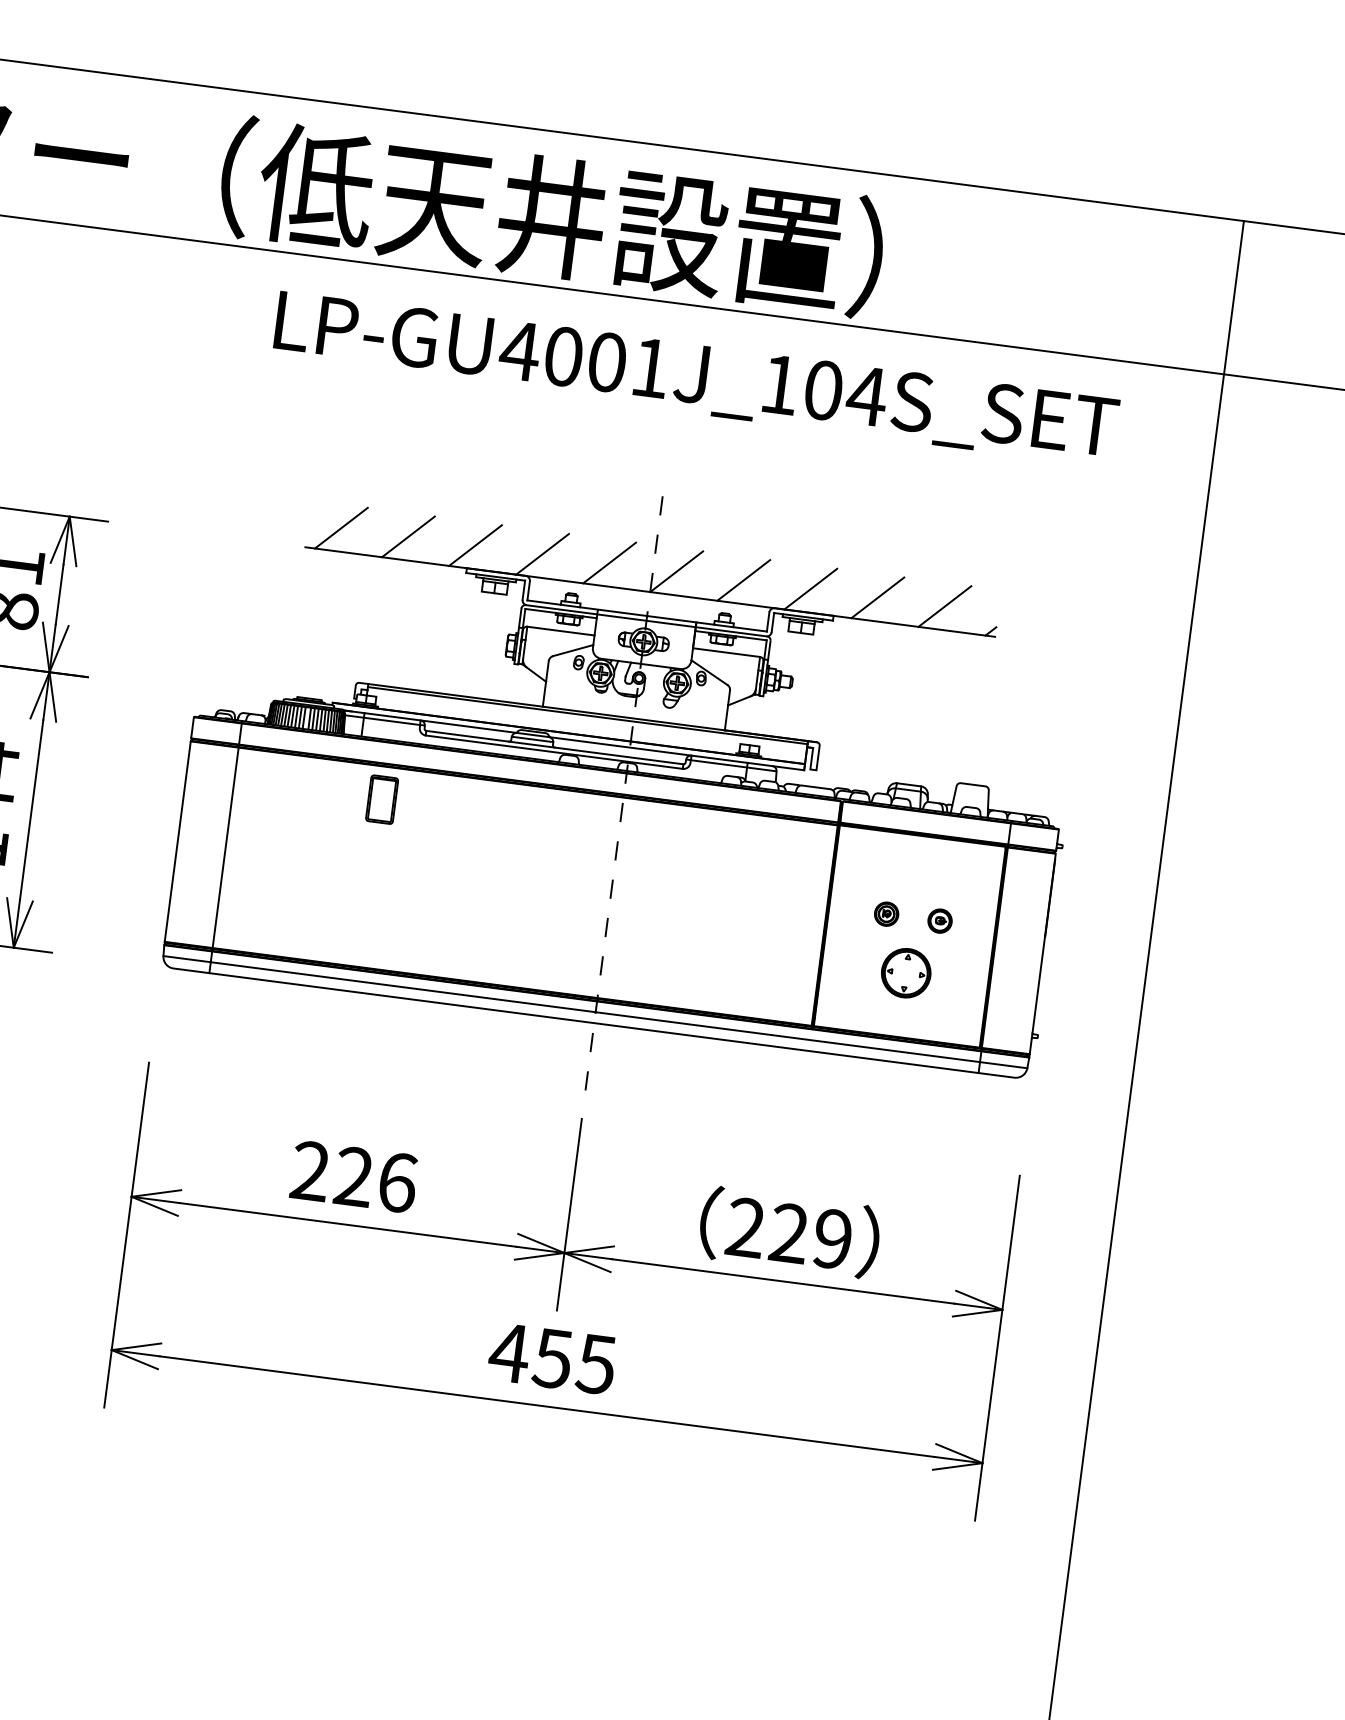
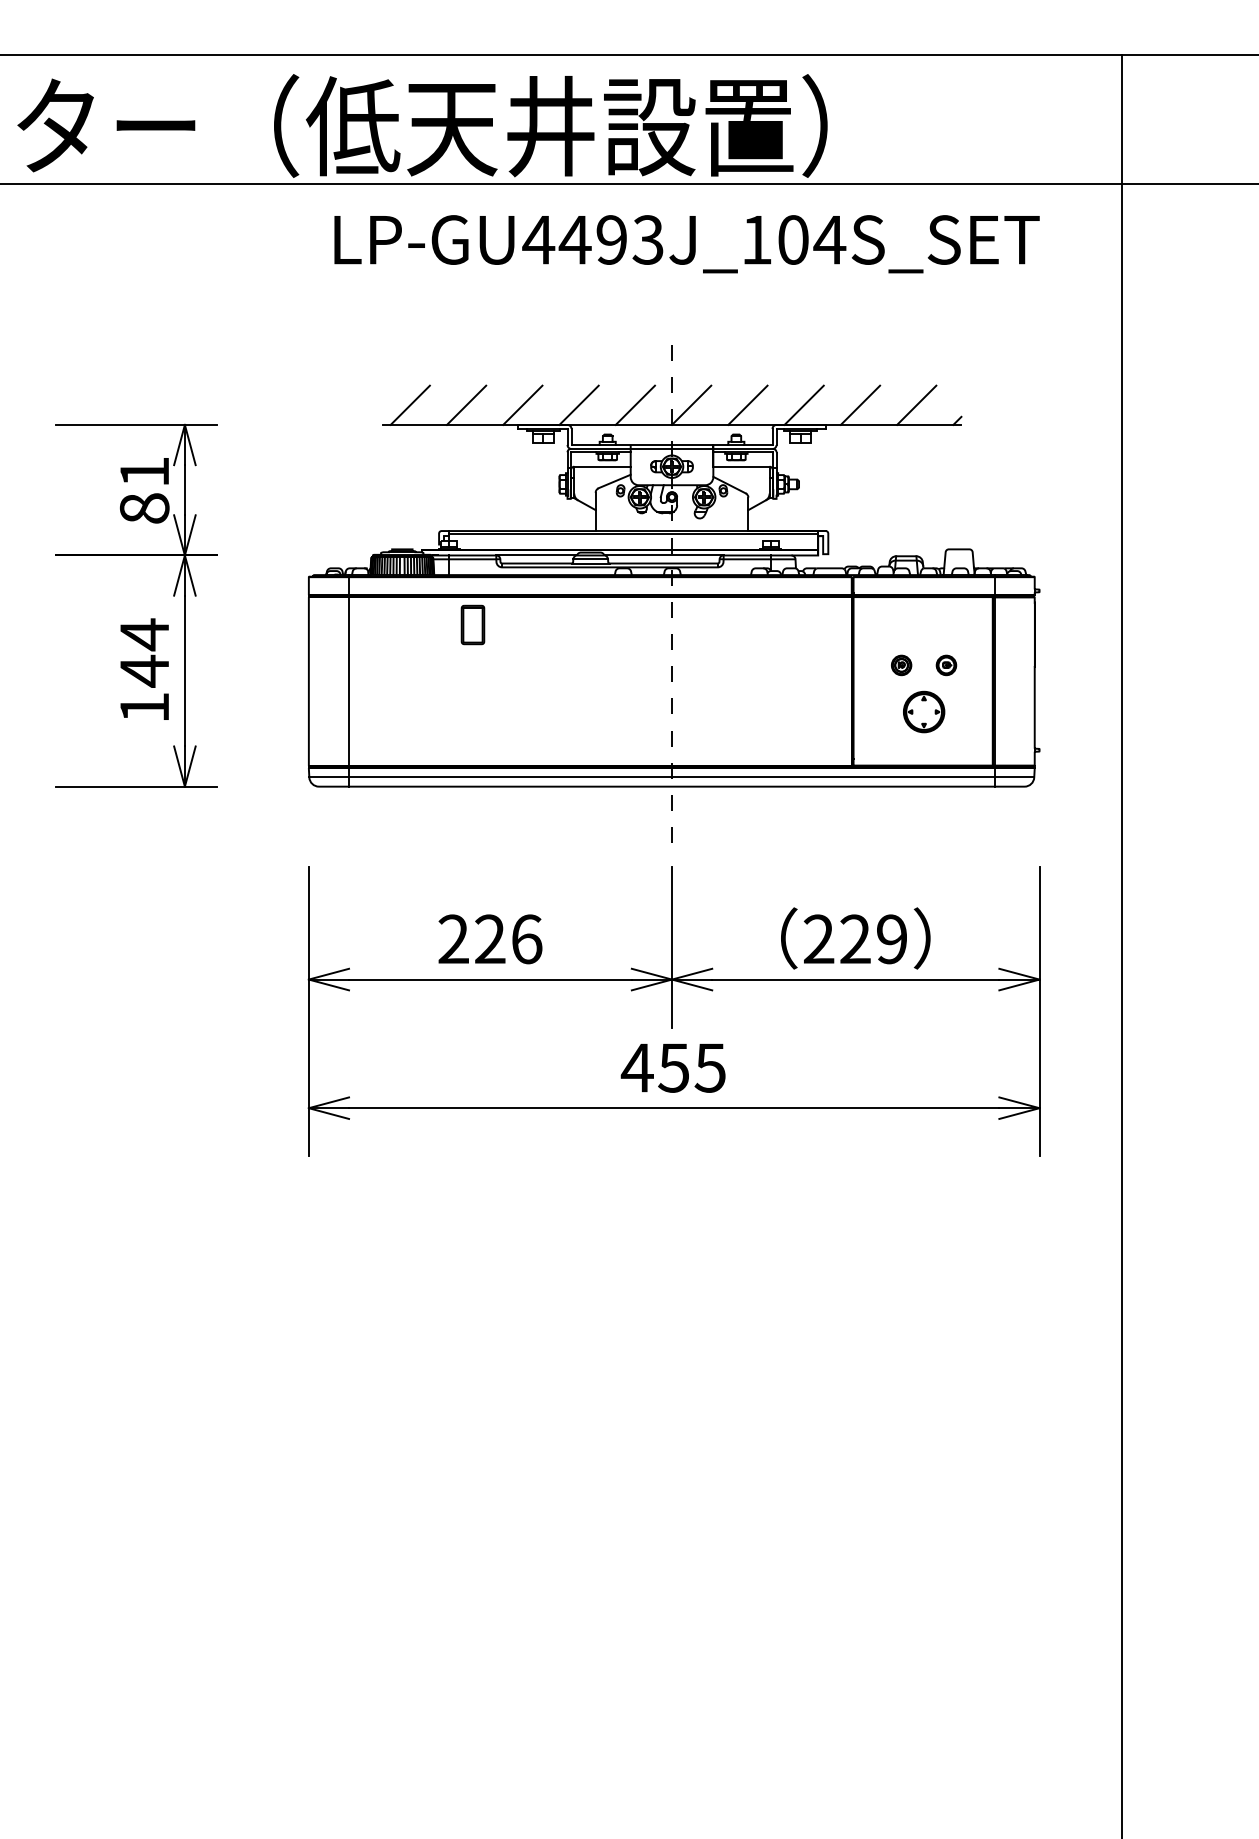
text: (605, 361) -> (610, 239), LP-GU4001J_104S_SET -> LP-GU4493J_104S_SET

